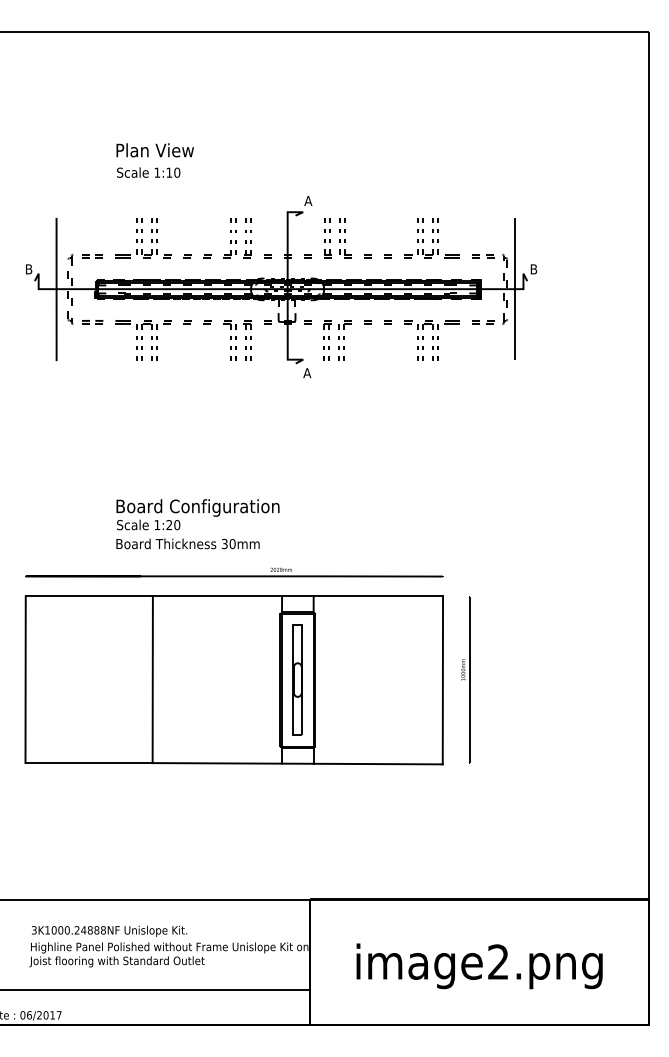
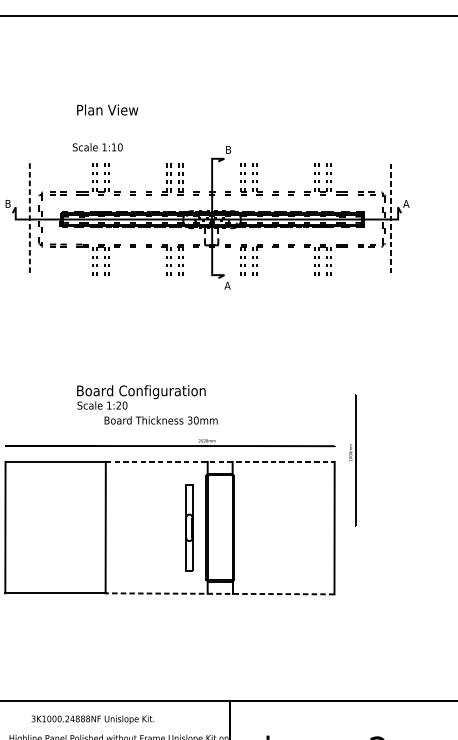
text: (148, 172) -> (97, 147), moved
text: (308, 200) -> (228, 149), A -> B
text: (533, 269) -> (406, 204), B -> A
line: (56, 289) -> (29, 219), solid -> dashed
line: (514, 289) -> (391, 219), solid -> dashed
text: (187, 543) -> (160, 420), moved
line: (298, 596) -> (220, 461), solid -> dashed
part: (297, 679) -> (189, 527), moved
part: (465, 679) -> (352, 460), moved
line: (297, 763) -> (219, 593), solid -> dashed
text: (109, 930) -> (92, 719), moved

